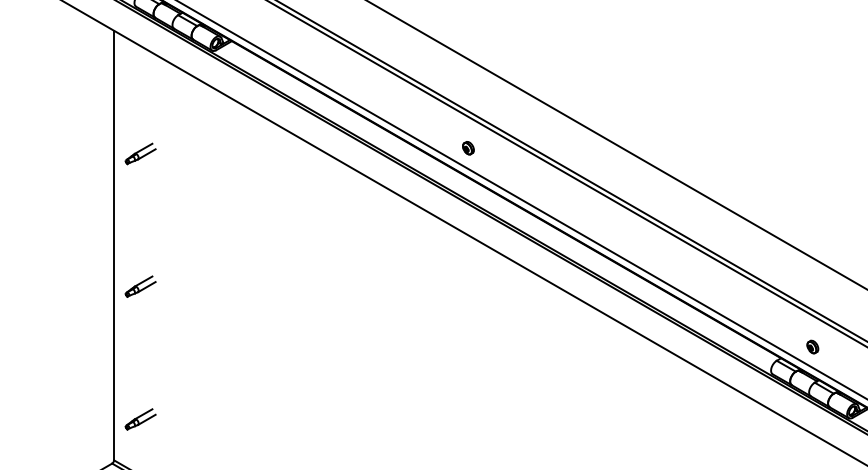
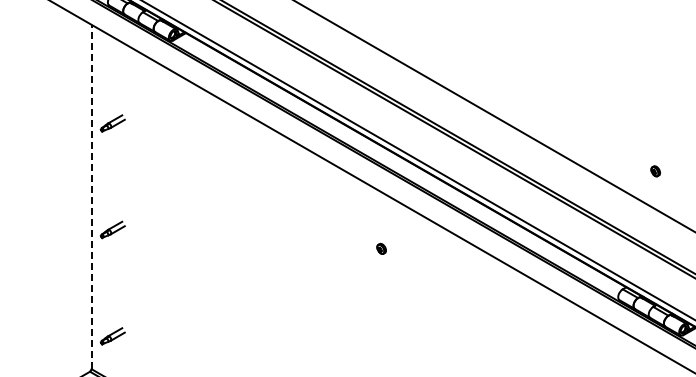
part: (468, 147) -> (381, 248), moved
line: (114, 244) -> (91, 196), solid -> dashed
part: (812, 347) -> (655, 171), moved

